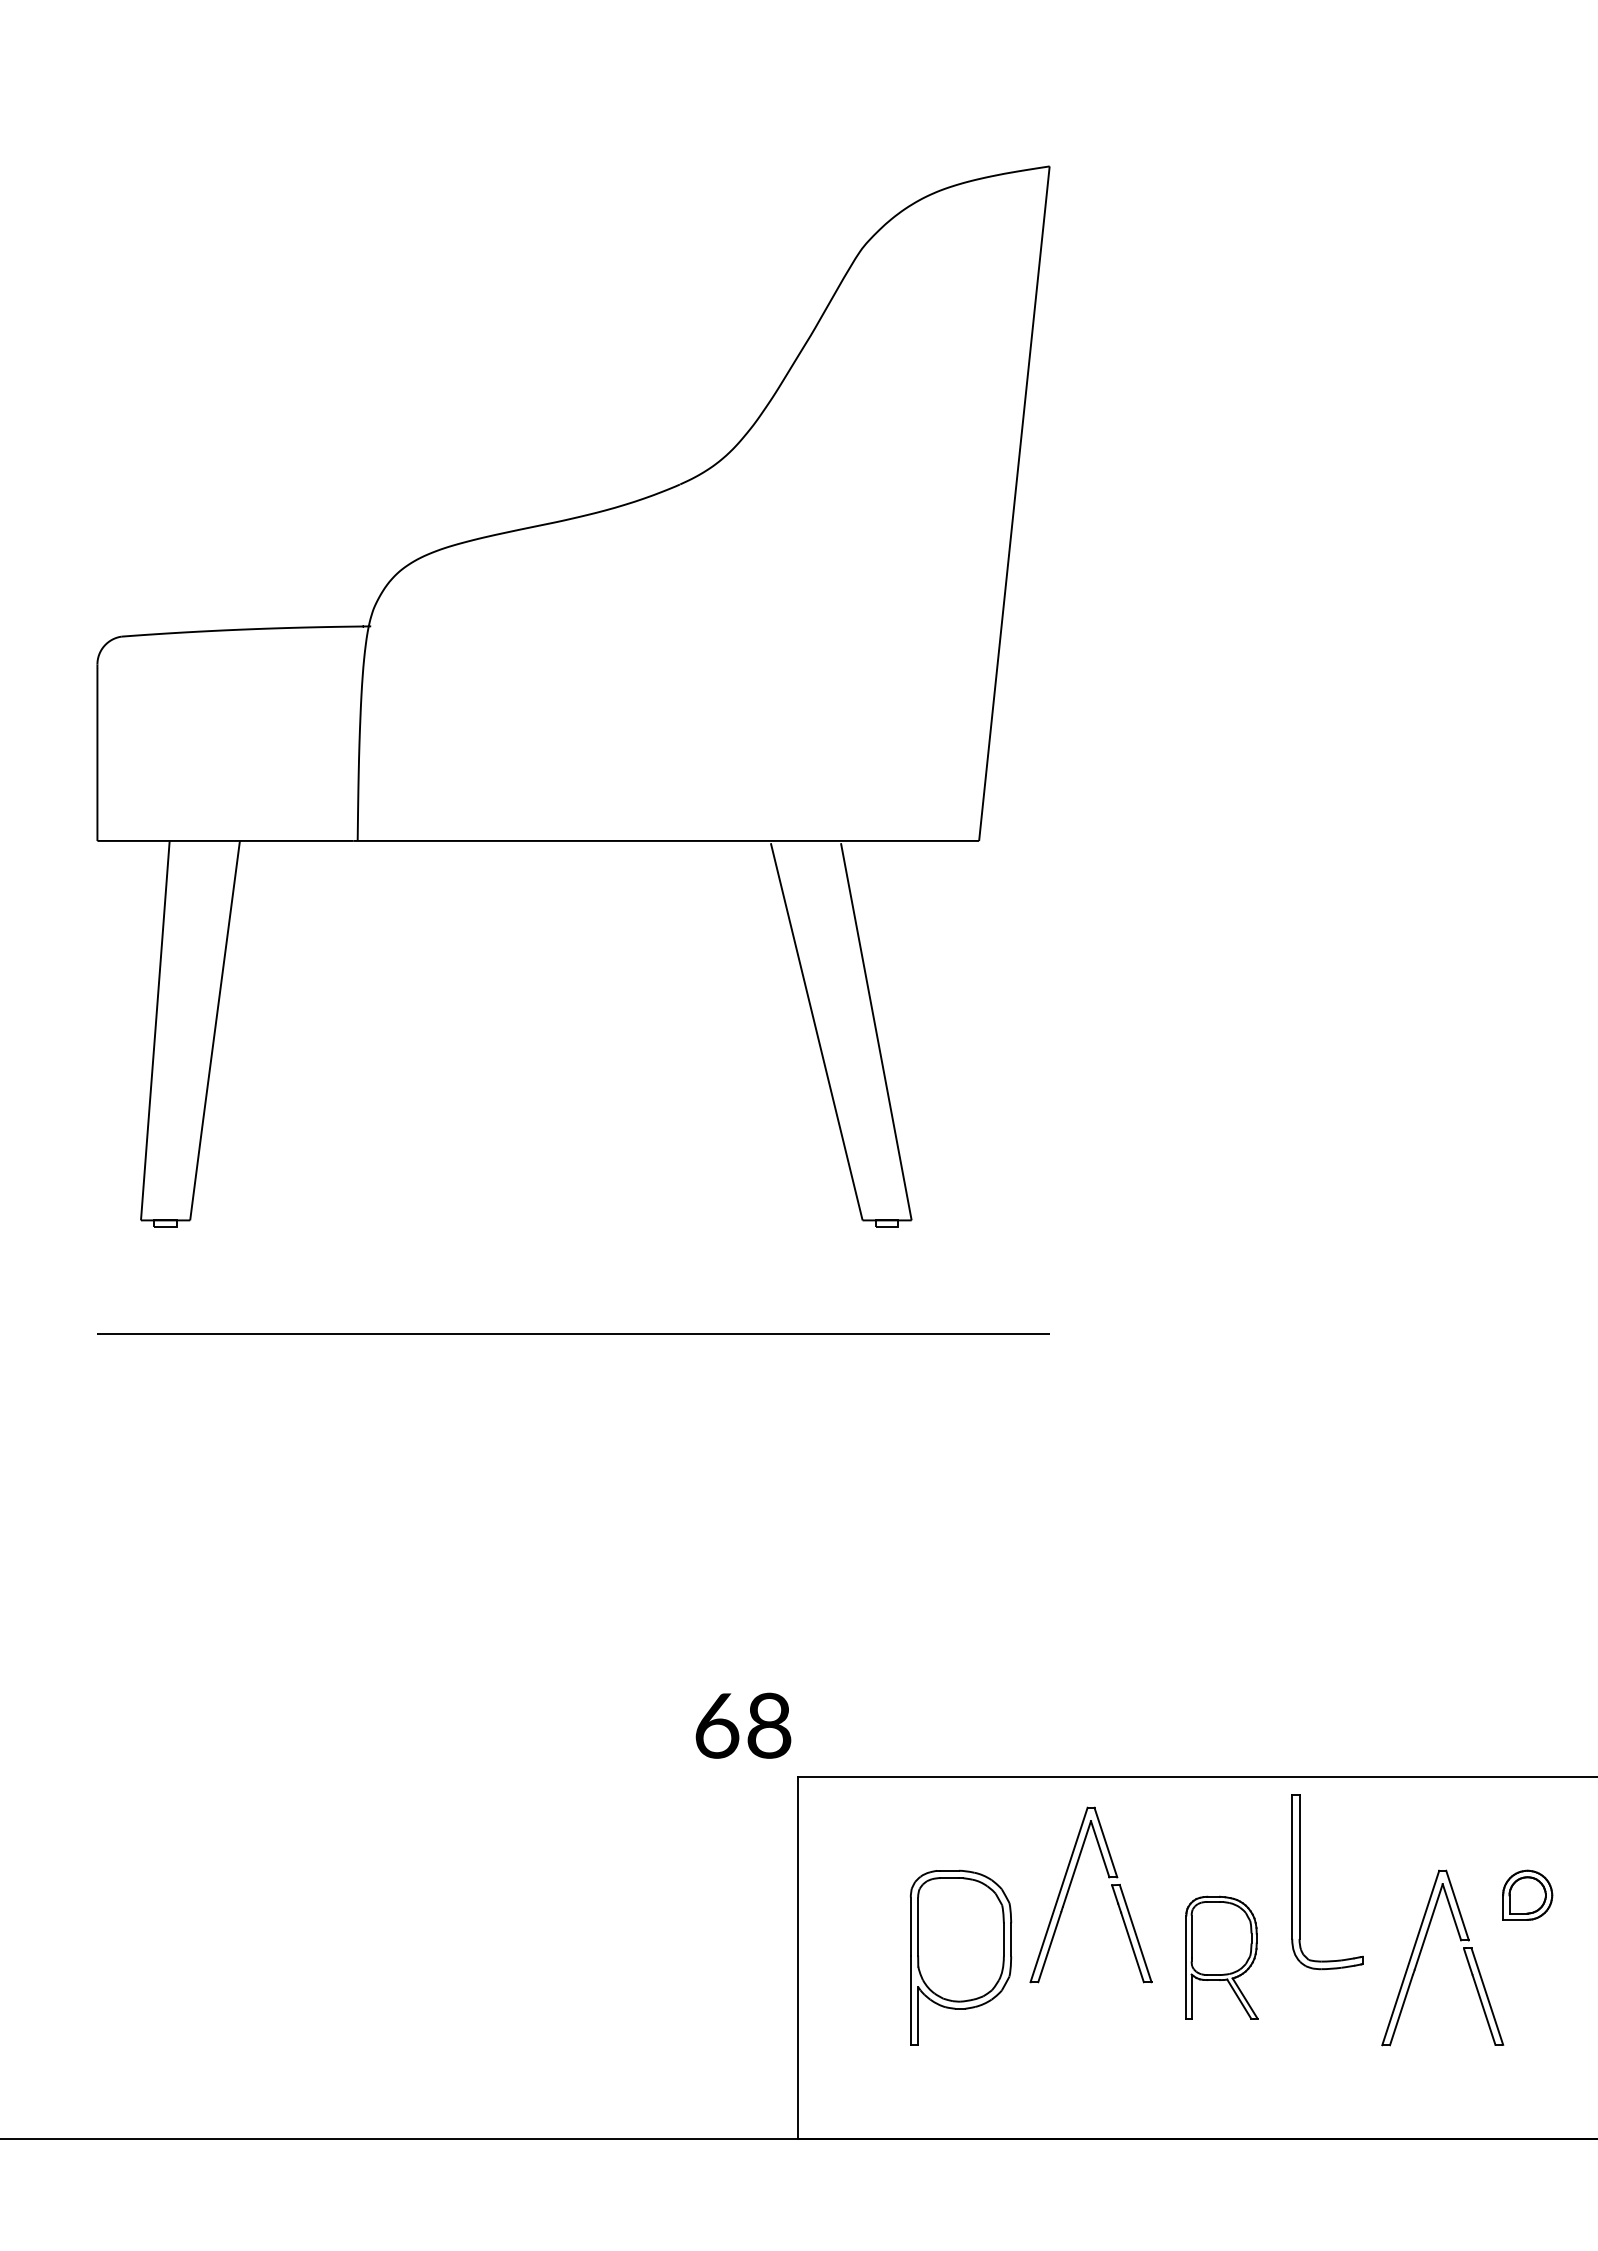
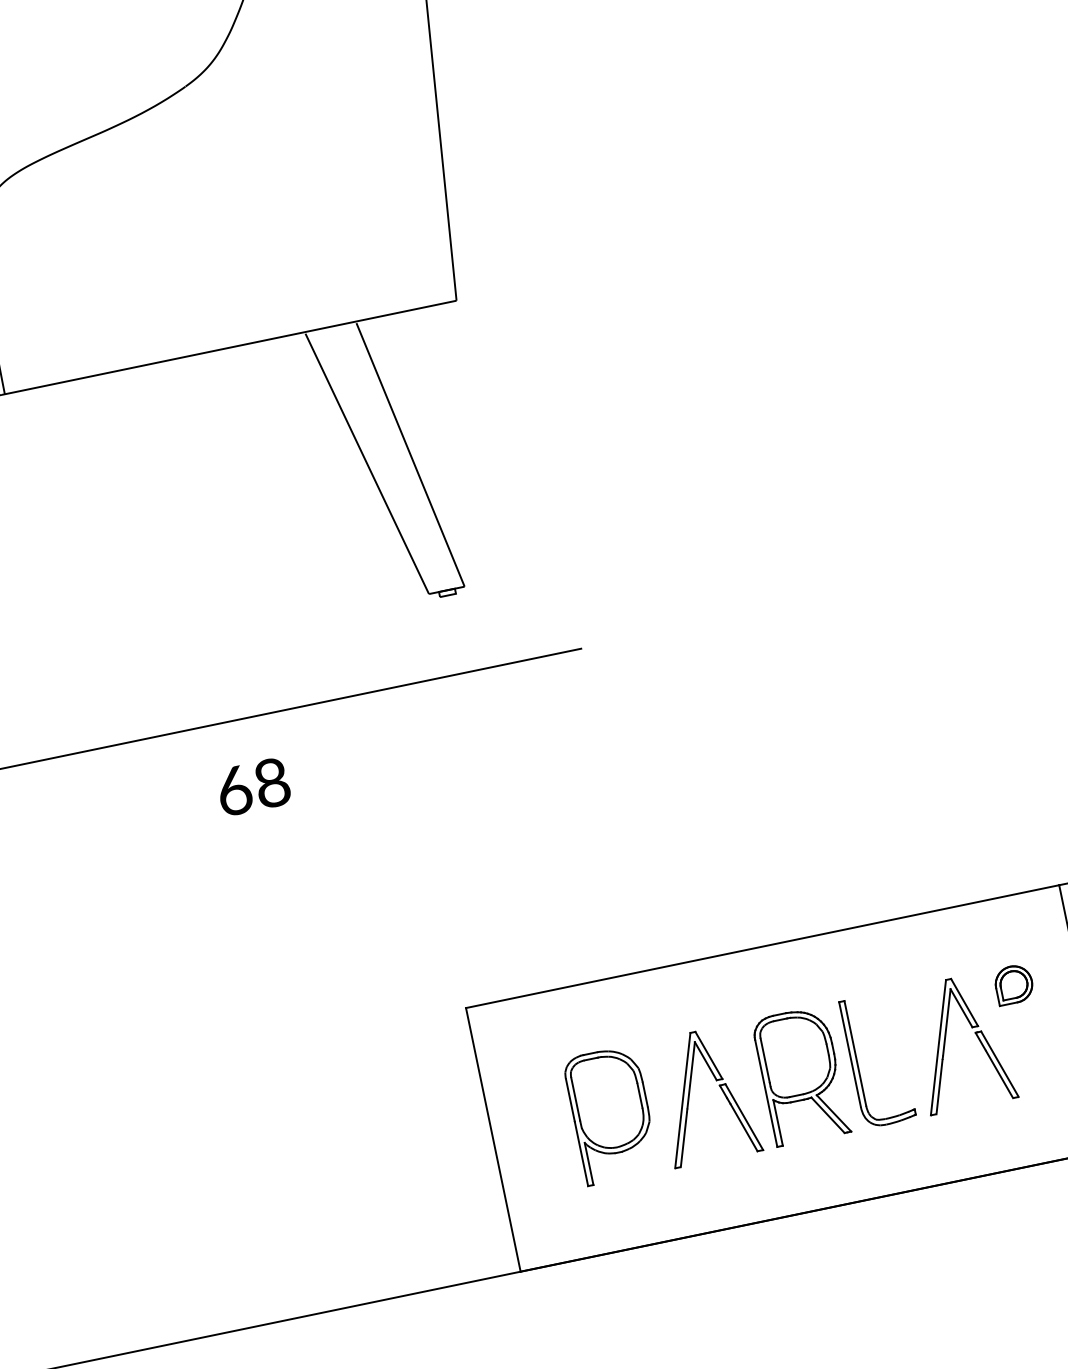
text: (743, 1725) -> (253, 786), moved
part: (1300, 1882) -> (858, 1064), moved
part: (1070, 1887) -> (689, 1093), moved
part: (1221, 1957) -> (800, 1075), size x1.43

